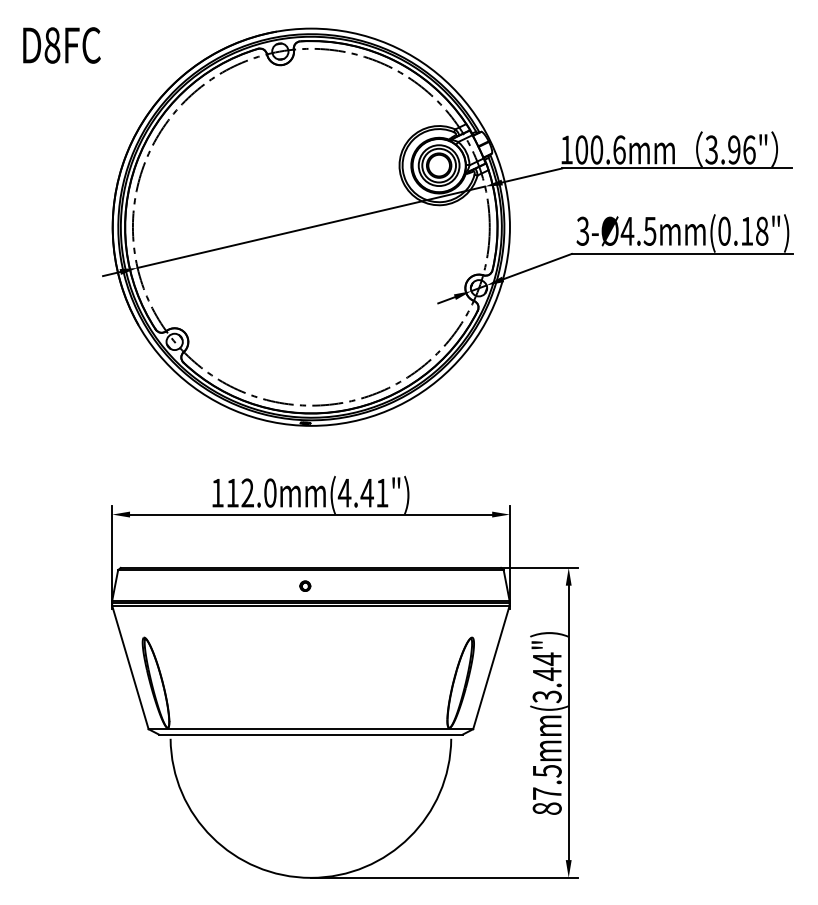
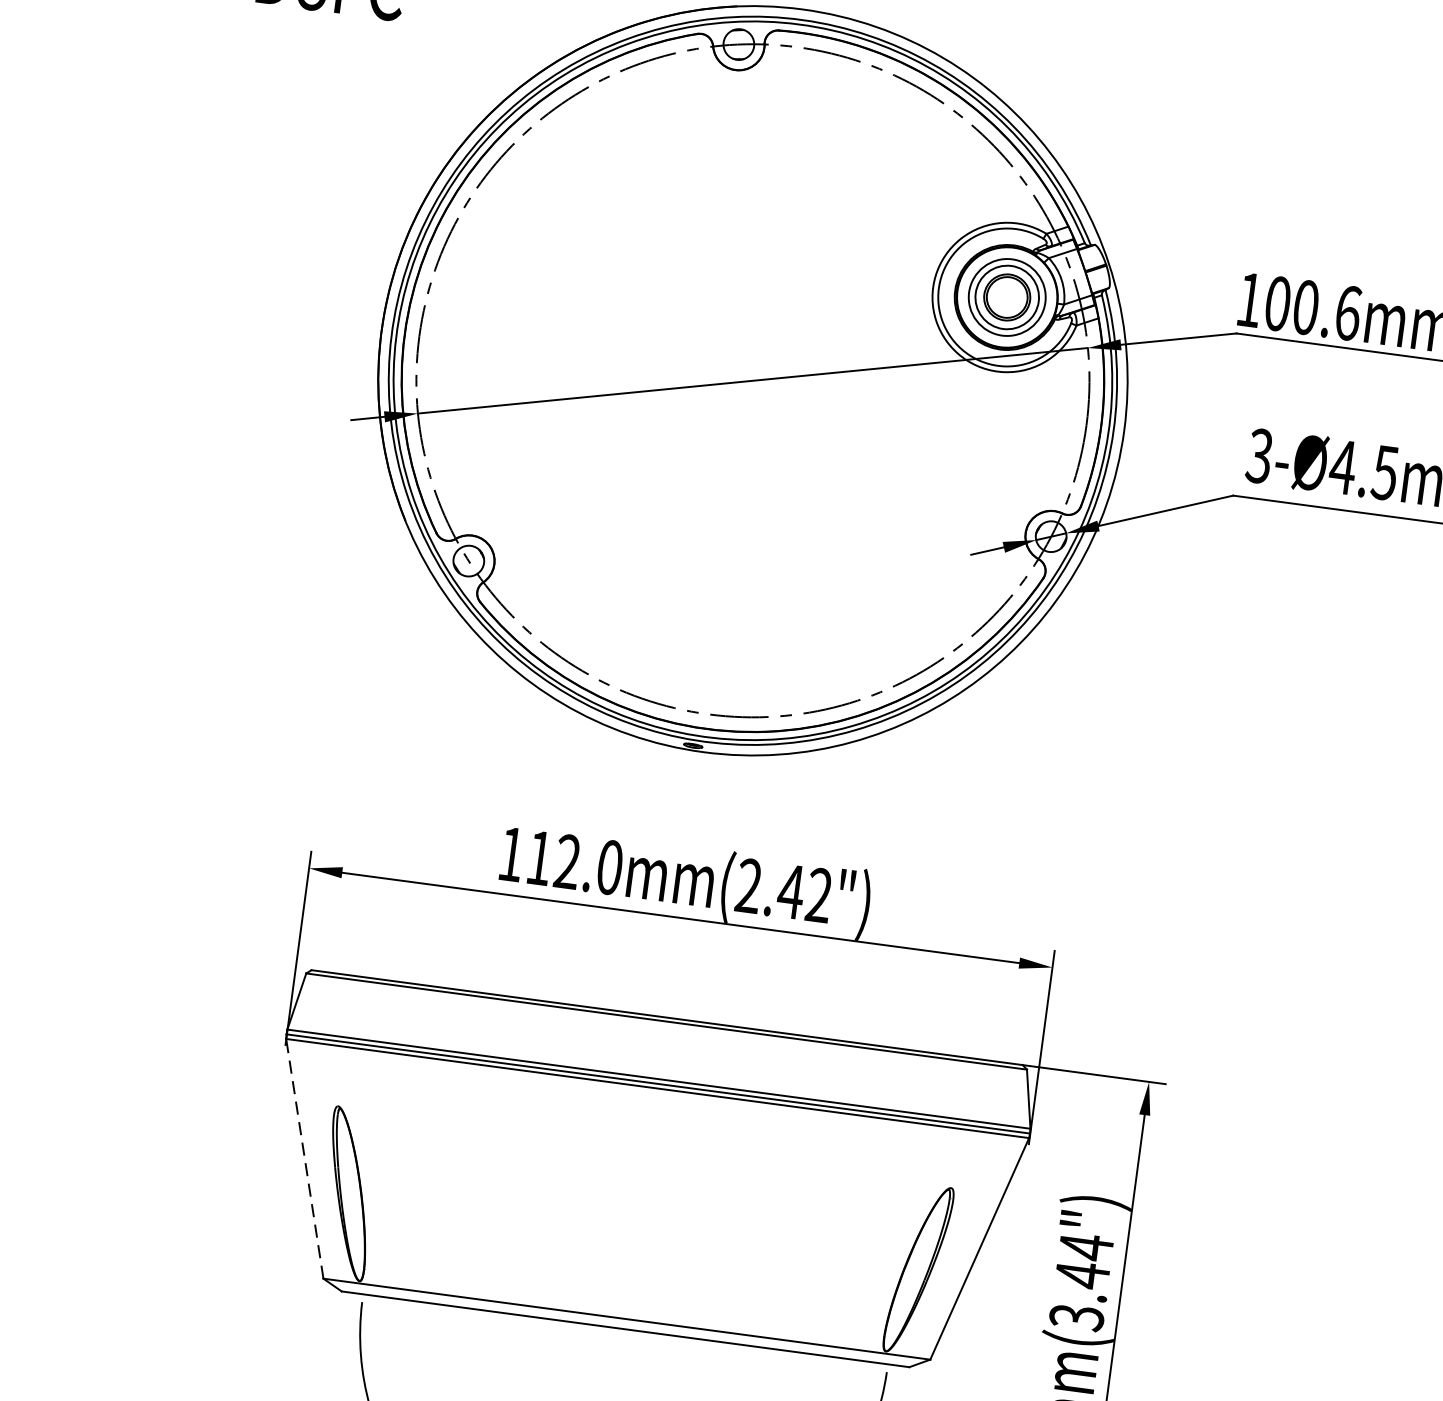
text: (362, 492) -> (782, 889), (4.41") -> (2.42")
part: (305, 585) -> (652, 1049), removed
line: (130, 667) -> (304, 1158), solid -> dashed

